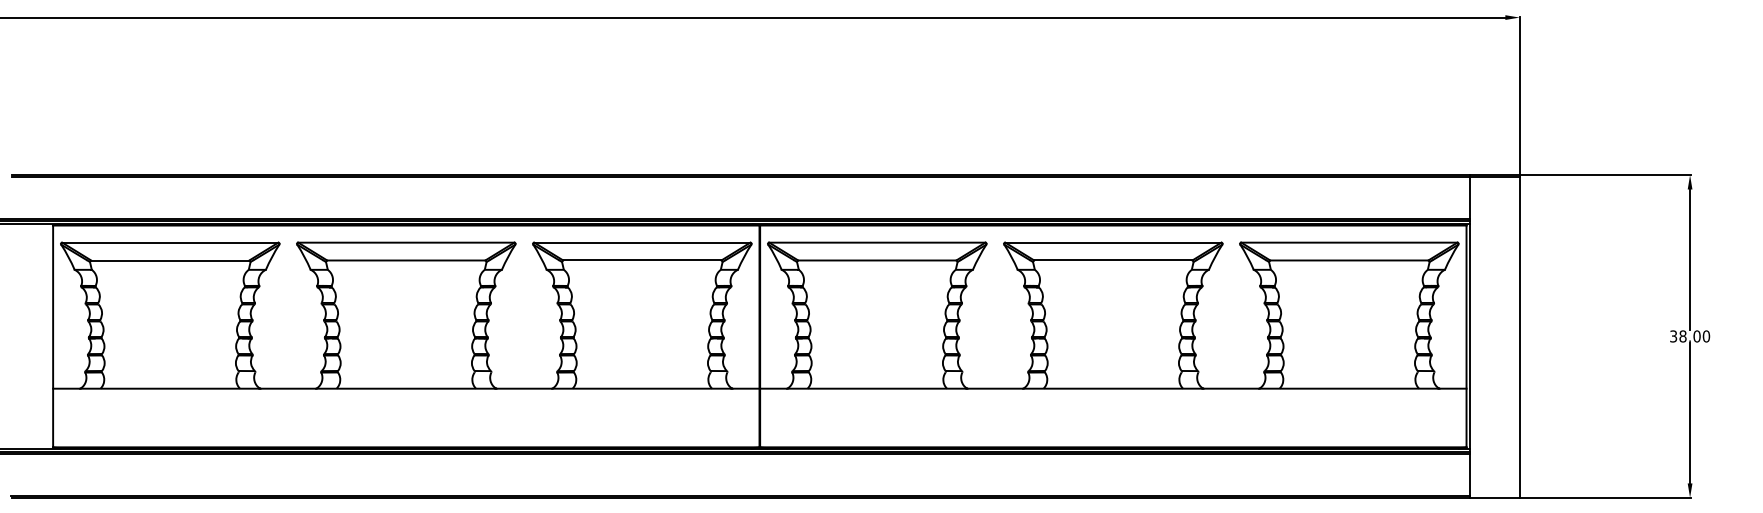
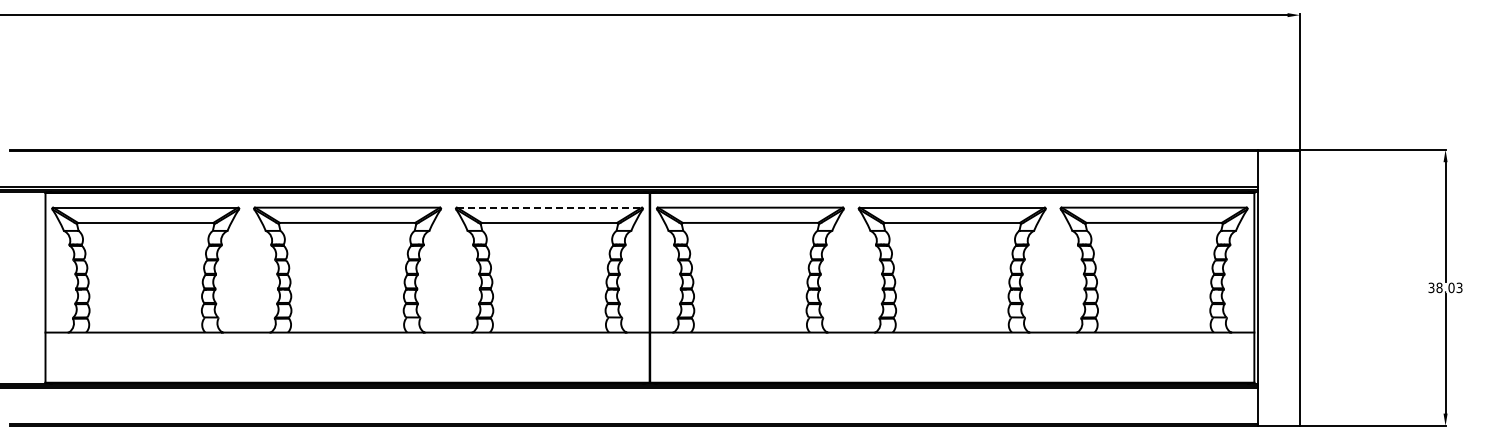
line: (642, 242) -> (549, 207), solid -> dashed
text: (1706, 336) -> (1459, 287), 38.00 -> 38.03

